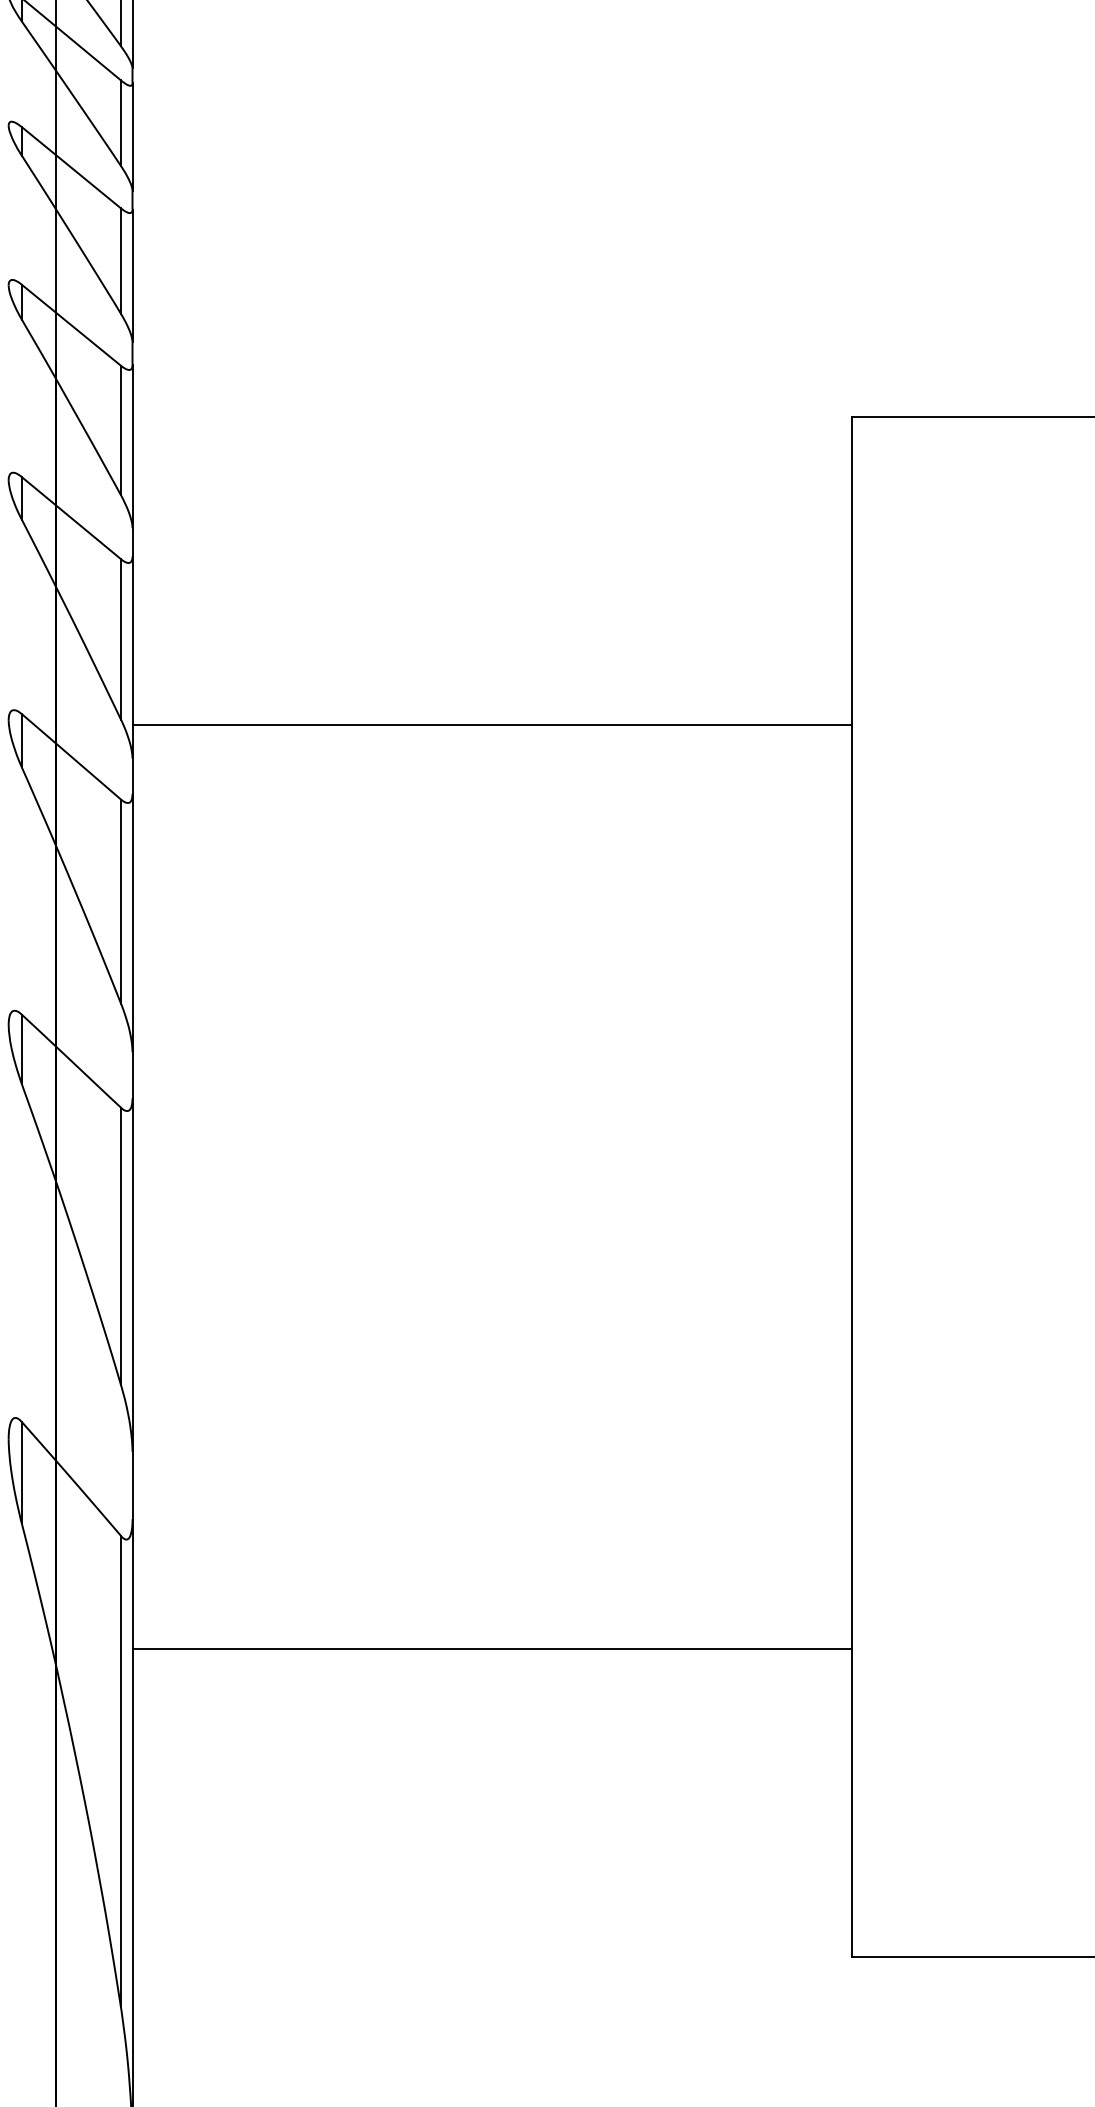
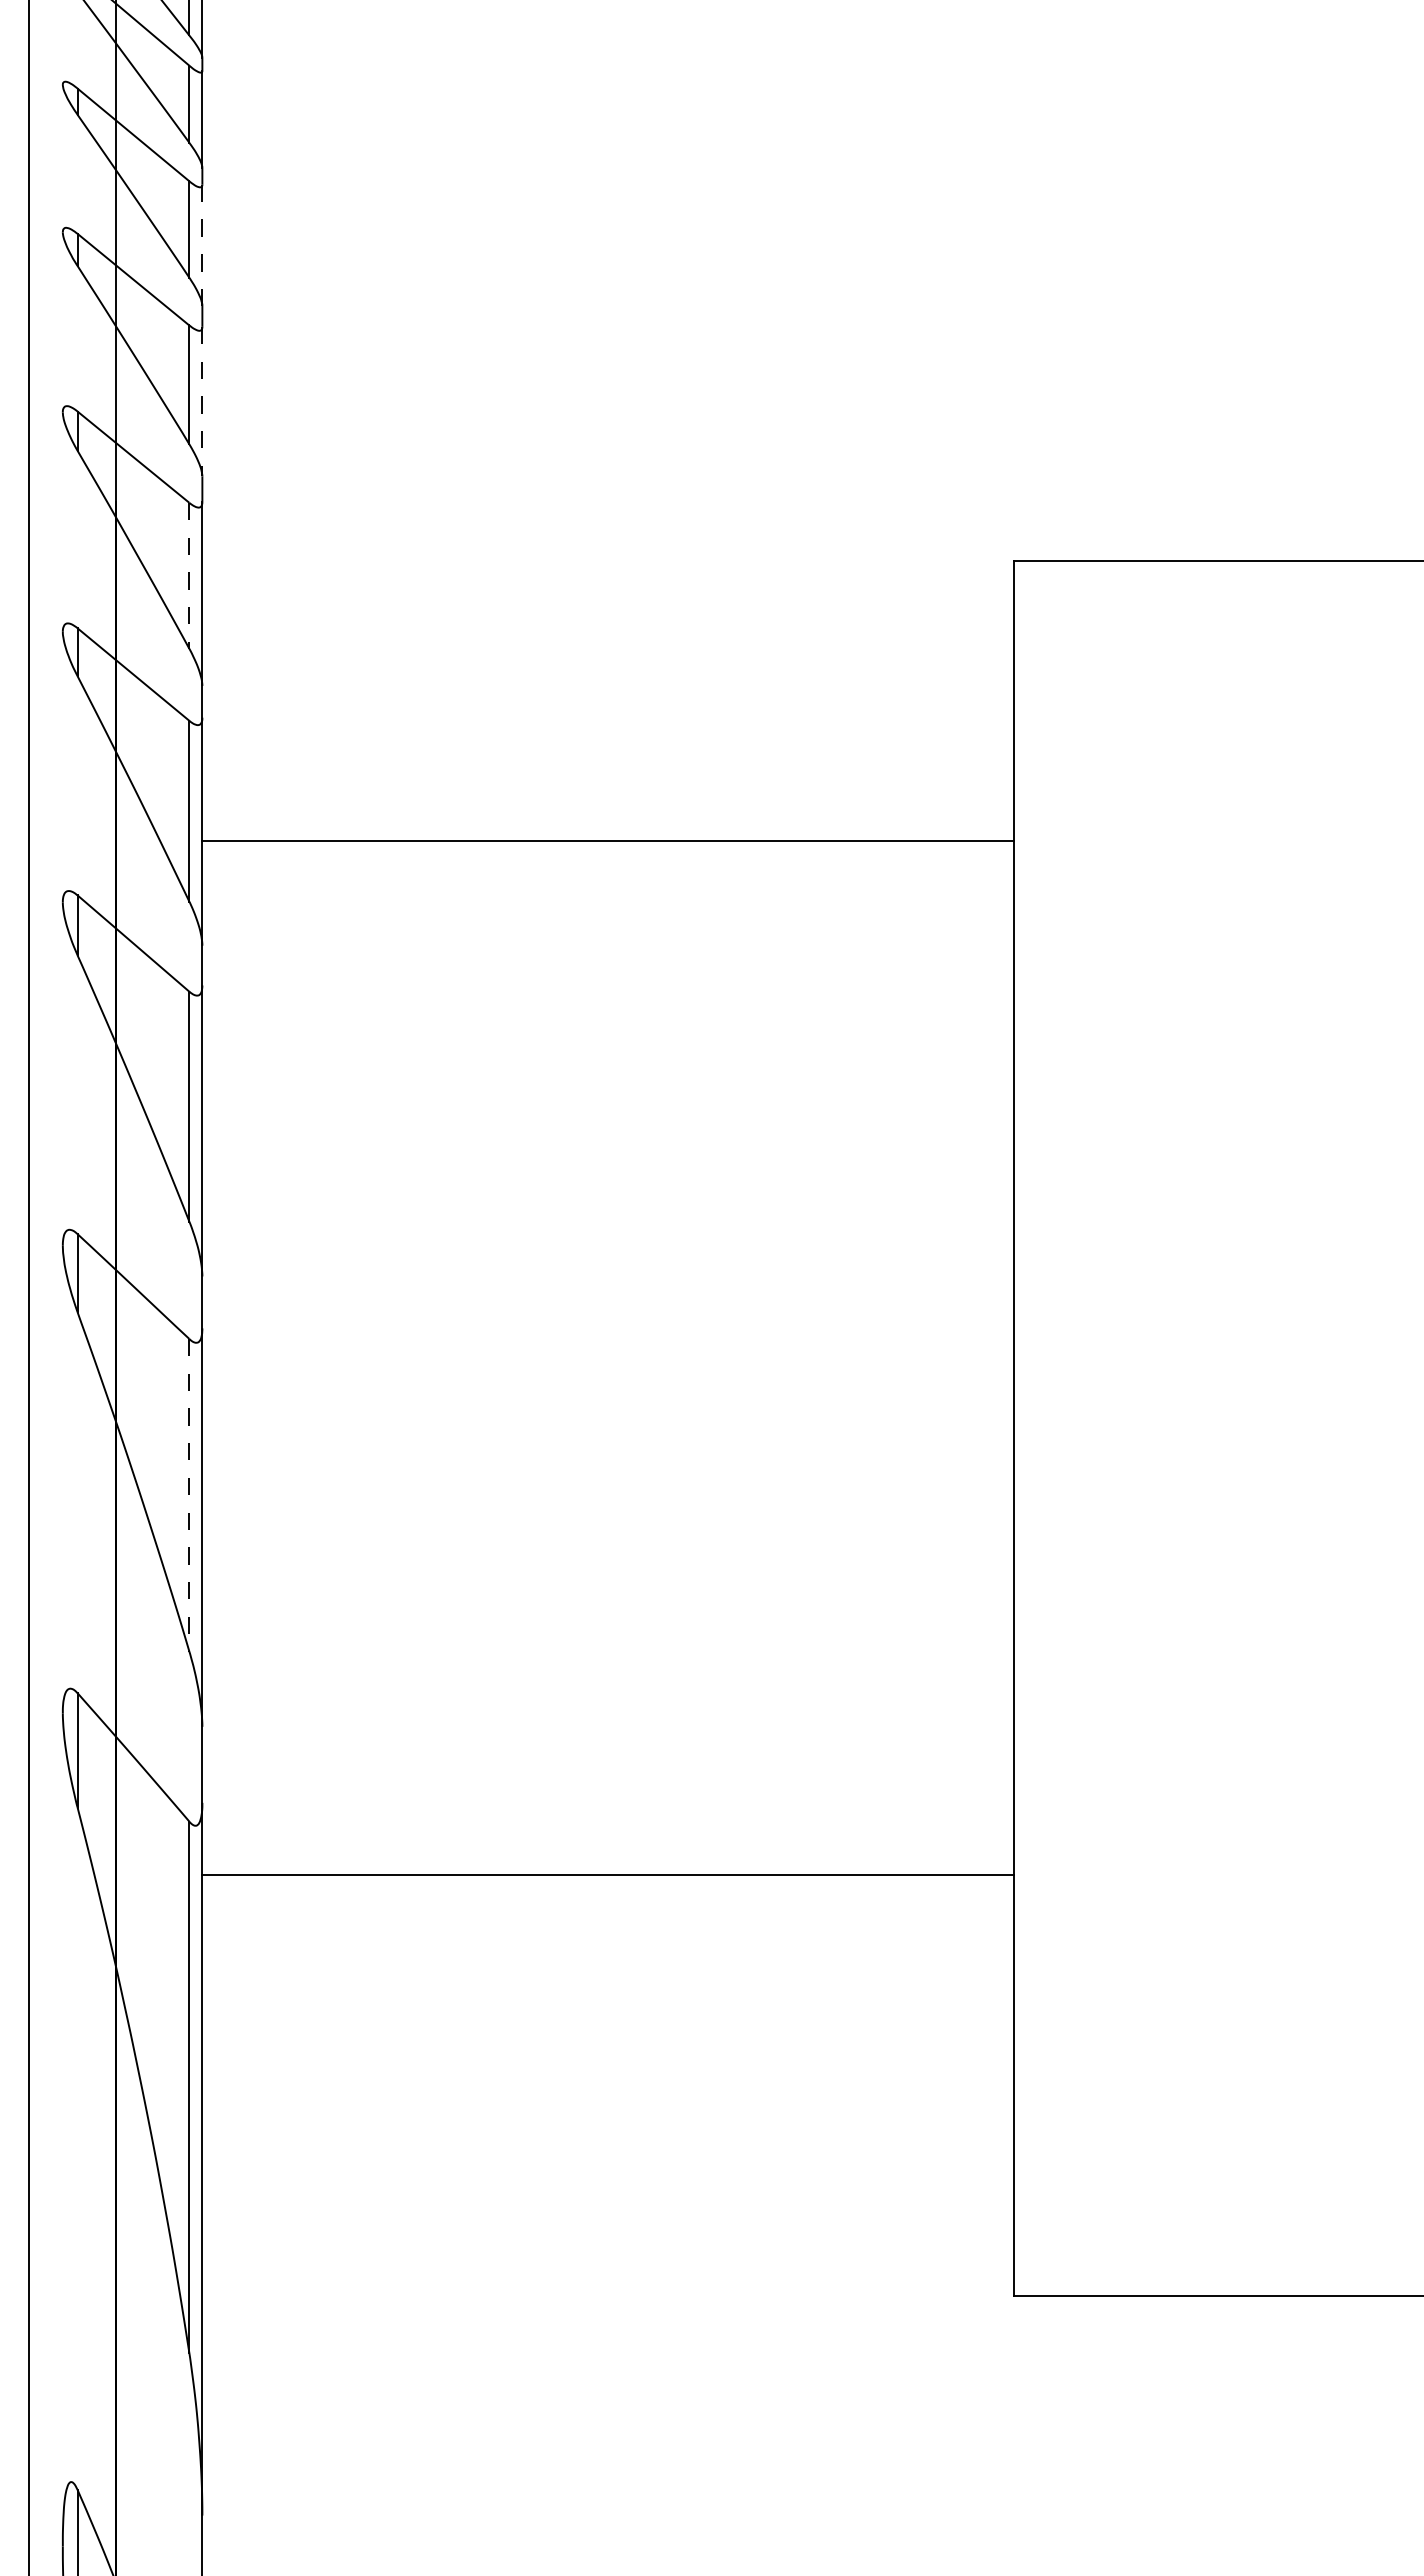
line: (132, 137) -> (202, 245), solid -> dashed
line: (132, 275) -> (202, 401), solid -> dashed
line: (121, 430) -> (189, 575), solid -> dashed
line: (491, 724) -> (607, 840), moved
line: (121, 1246) -> (189, 1495), solid -> dashed
line: (491, 1649) -> (607, 1875), moved

